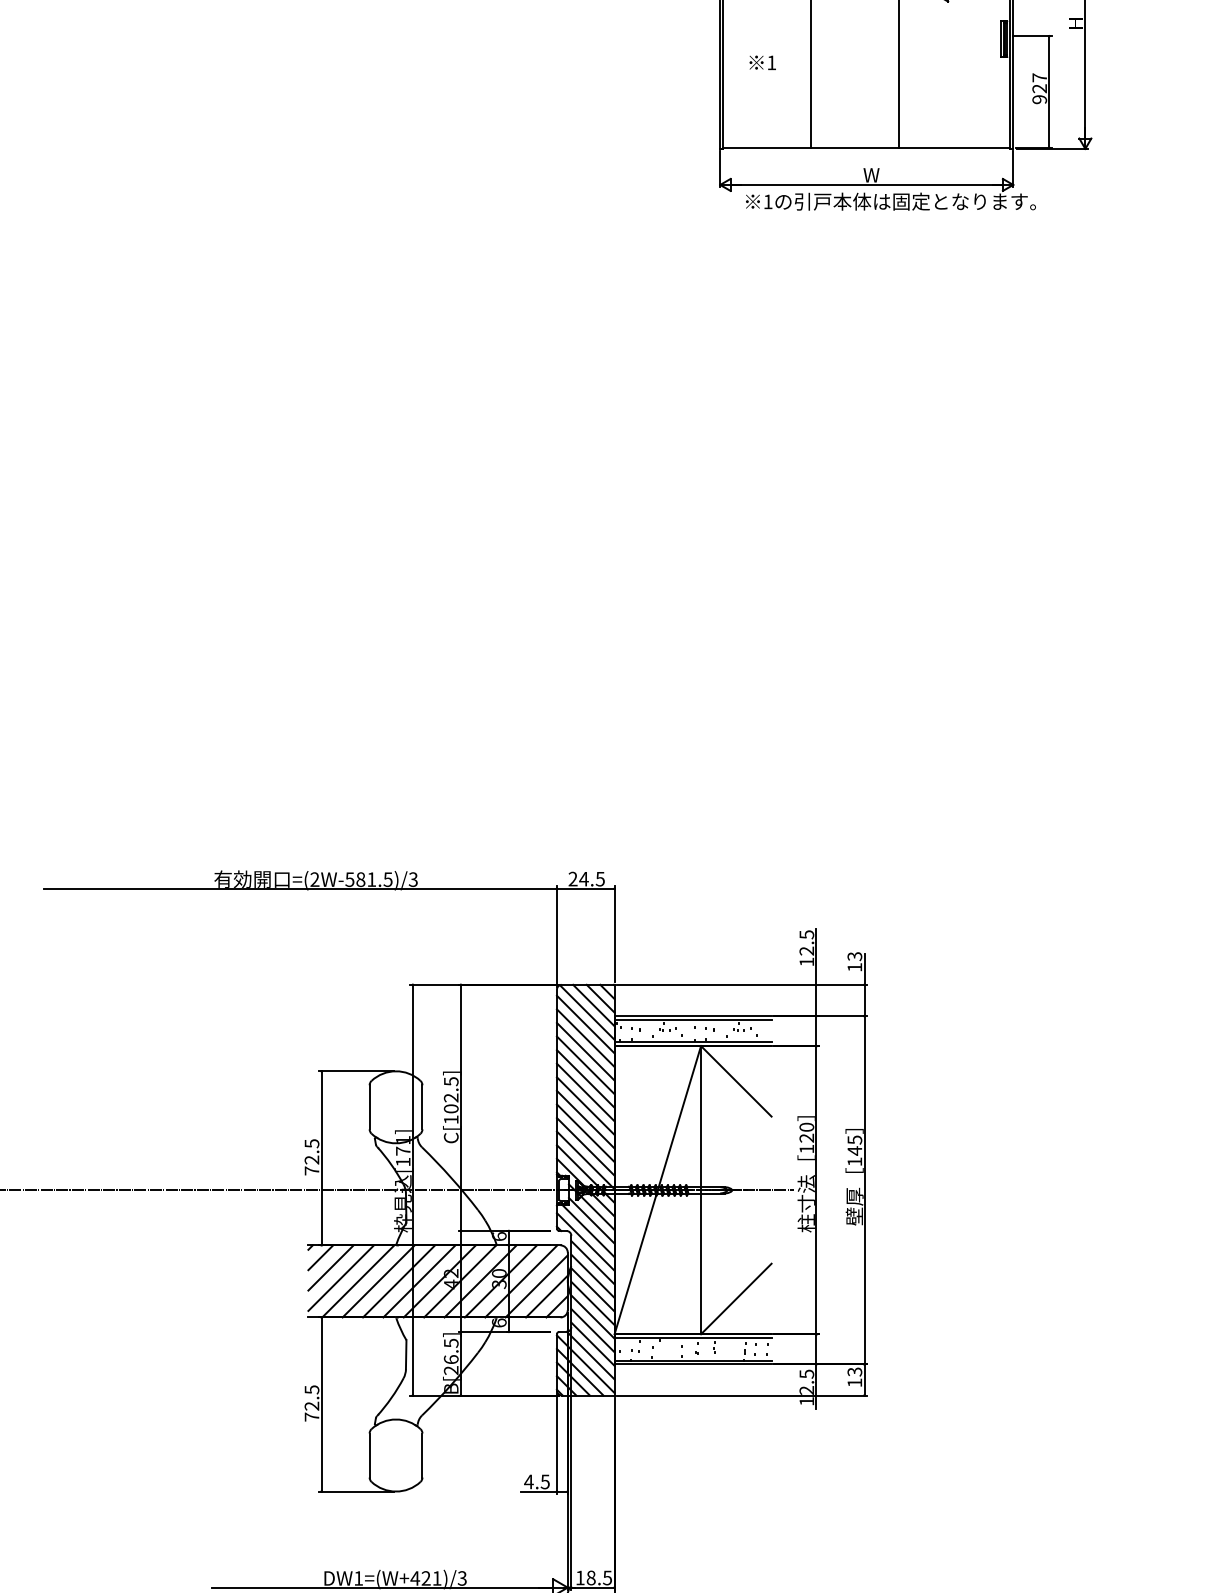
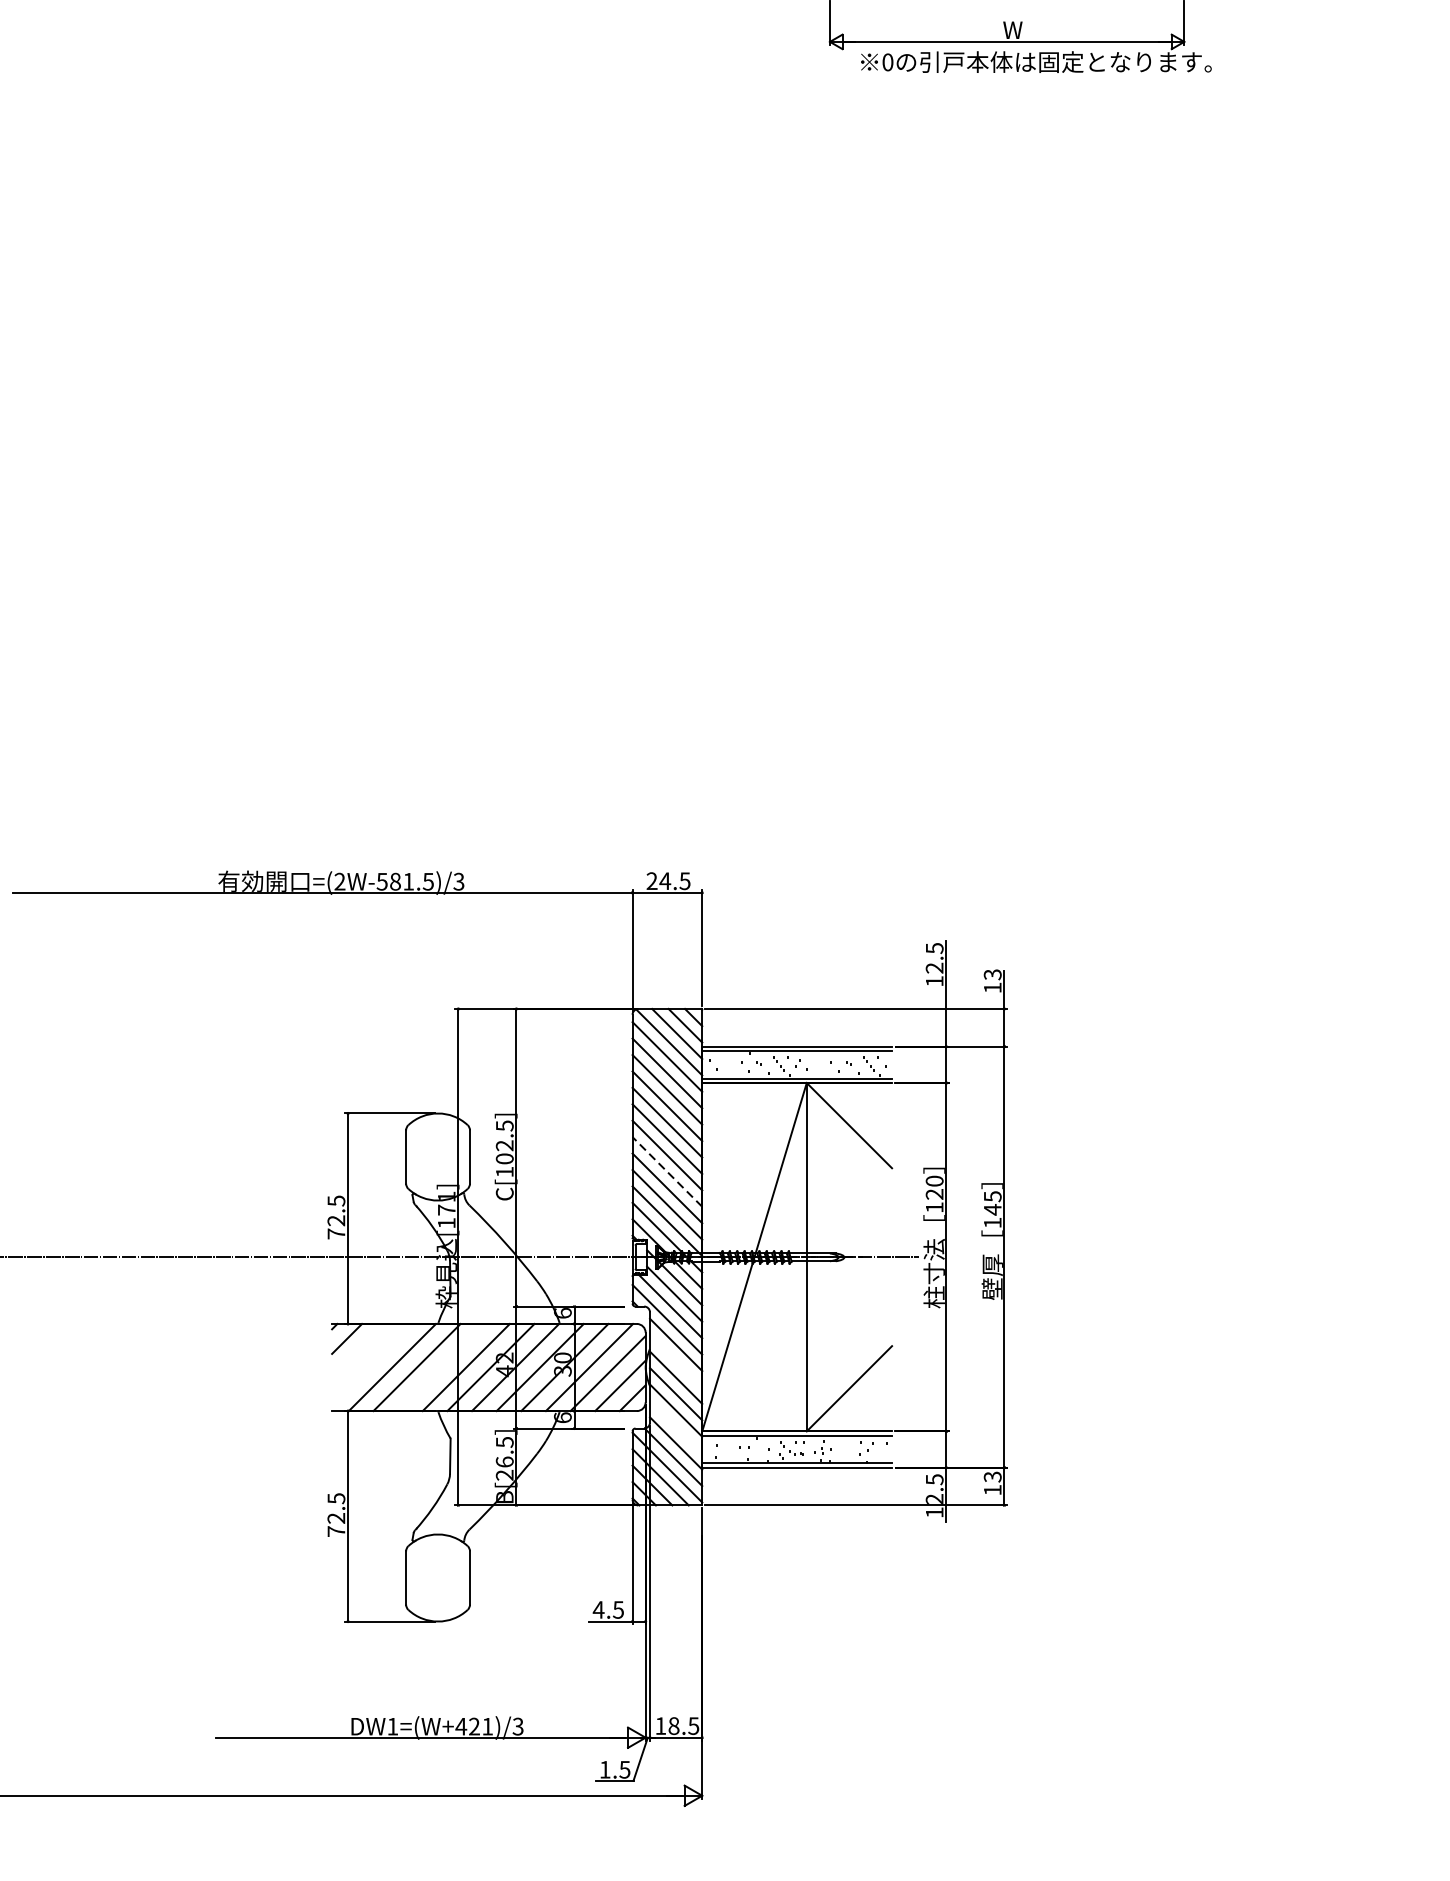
text: (767, 201) -> (887, 61), 1 -> 0
line: (585, 1119) -> (667, 1171), solid -> dashed
line: (330, 1267) -> (358, 1350), removed
line: (592, 1275) -> (675, 1360), removed
line: (340, 1277) -> (370, 1362), removed
line: (399, 1281) -> (442, 1367), removed
line: (592, 1330) -> (675, 1426), removed

